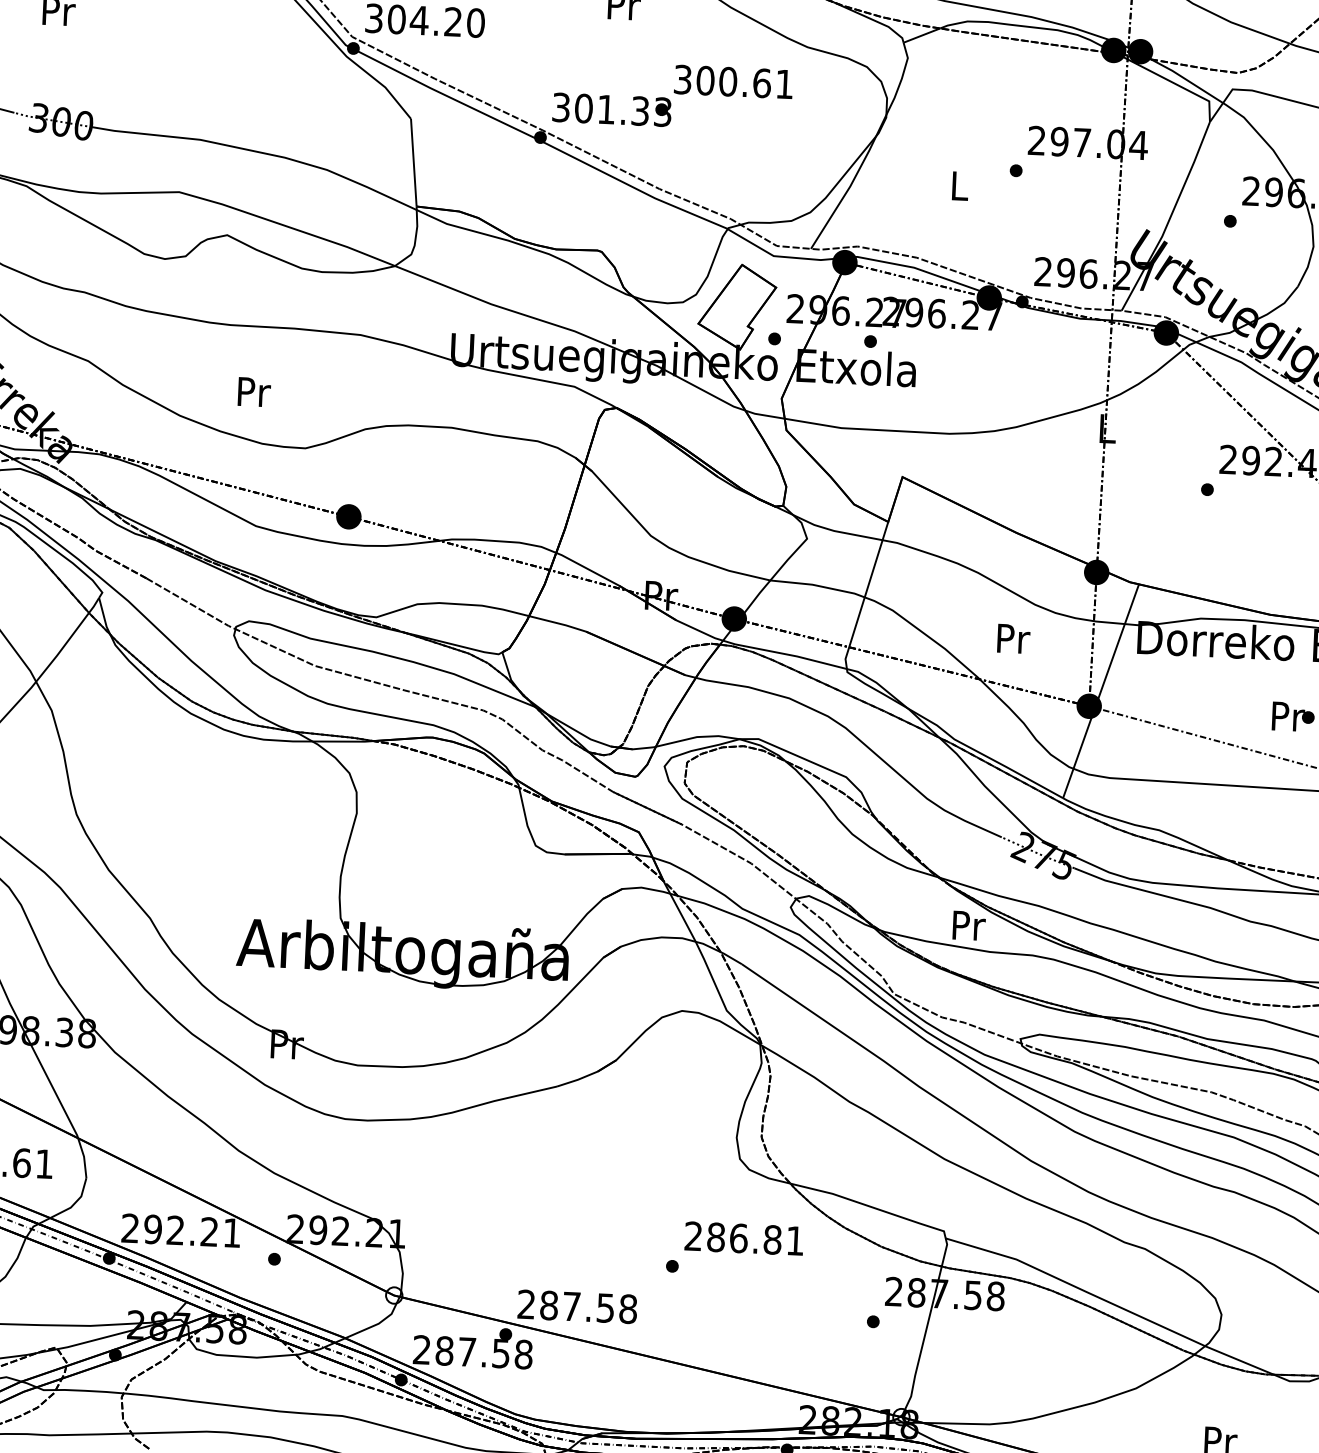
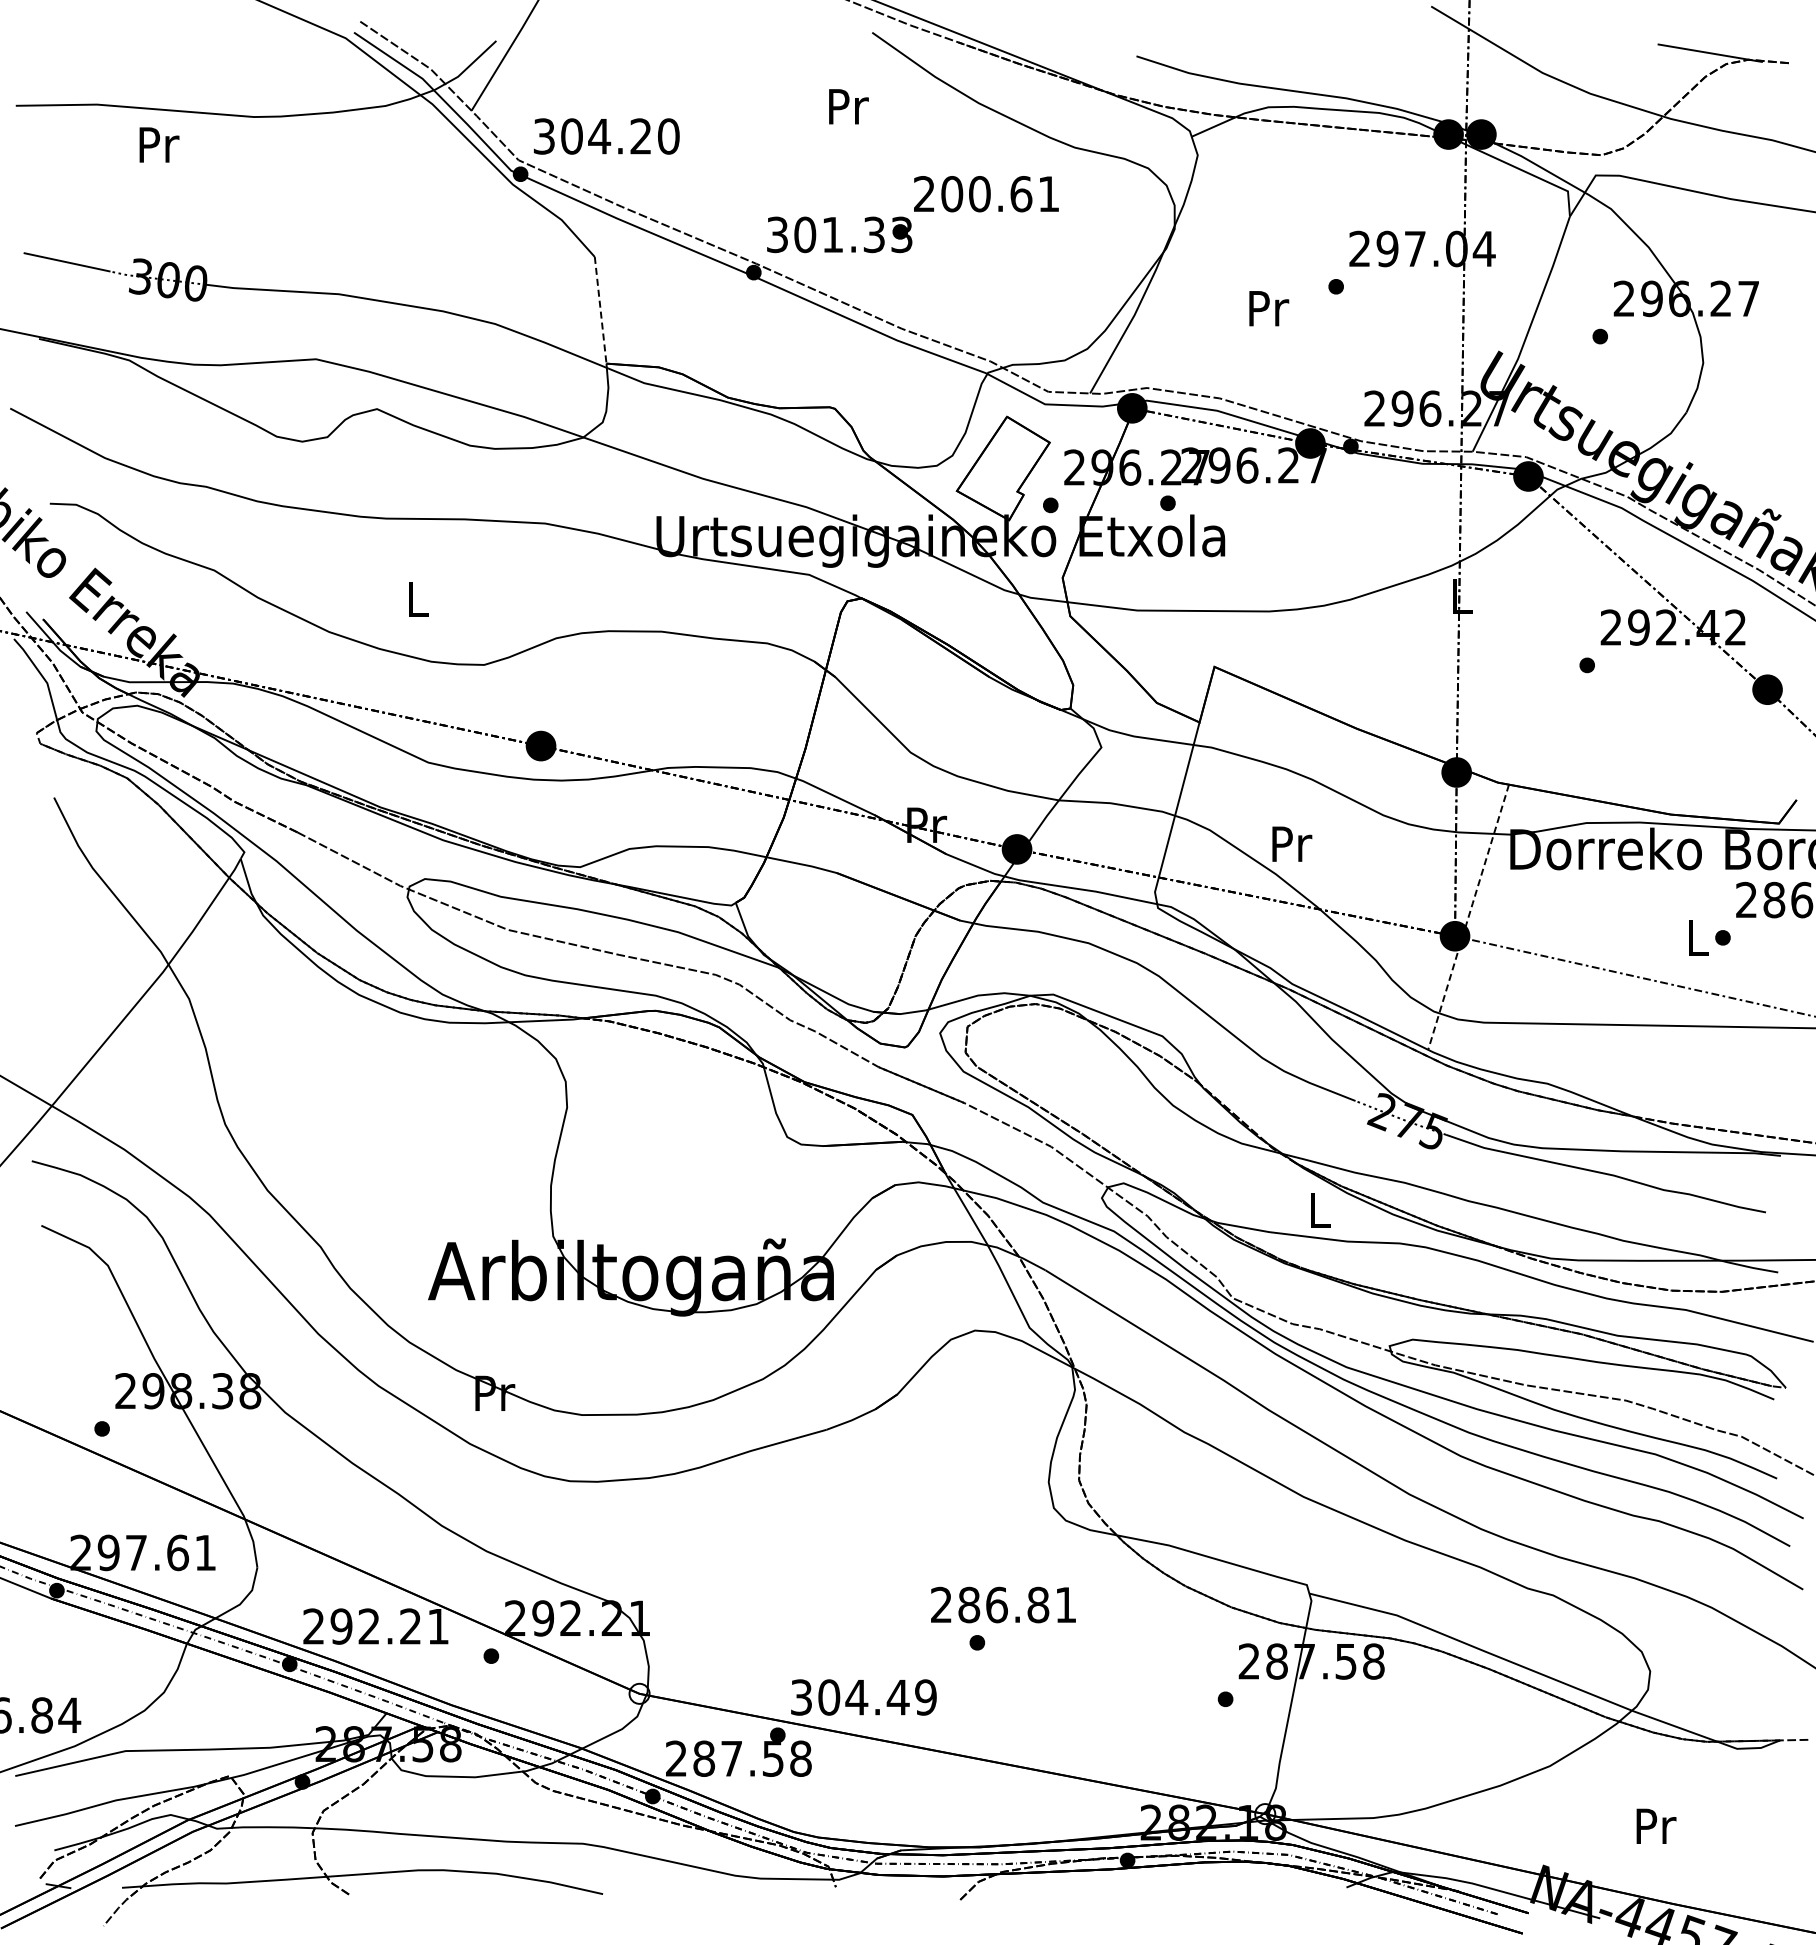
text: (682, 80) -> (924, 194), 300.61 -> 200.61
line: (413, 162) -> (600, 310), solid -> dashed
text: (960, 186) -> (1269, 308), L -> Pr
text: (254, 391) -> (418, 598), Pr -> L
text: (1014, 638) -> (1292, 843), moved
line: (1100, 691) -> (1468, 917), solid -> dashed
text: (1288, 716) -> (1698, 937), Pr -> L
text: (969, 925) -> (1320, 1210), Pr -> L
text: (744, 1238) -> (1003, 1604), moved
text: (577, 1306) -> (863, 1697), 287.58 -> 304.49

